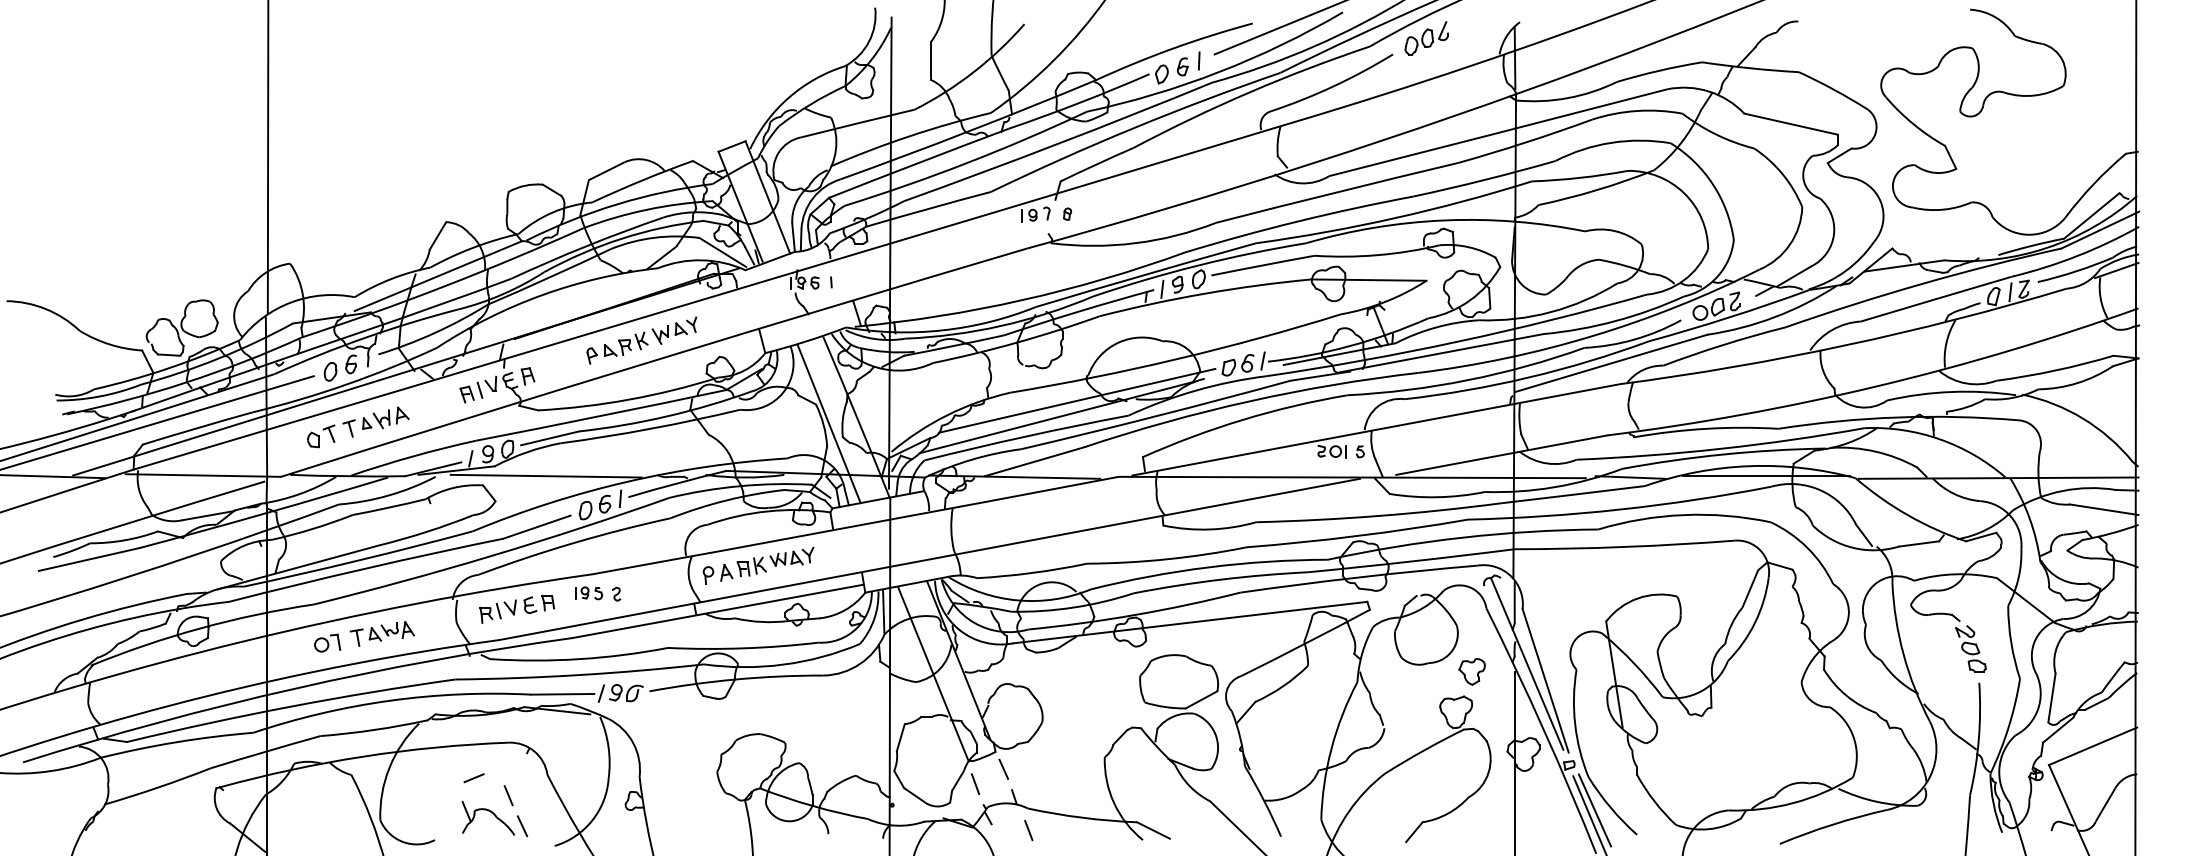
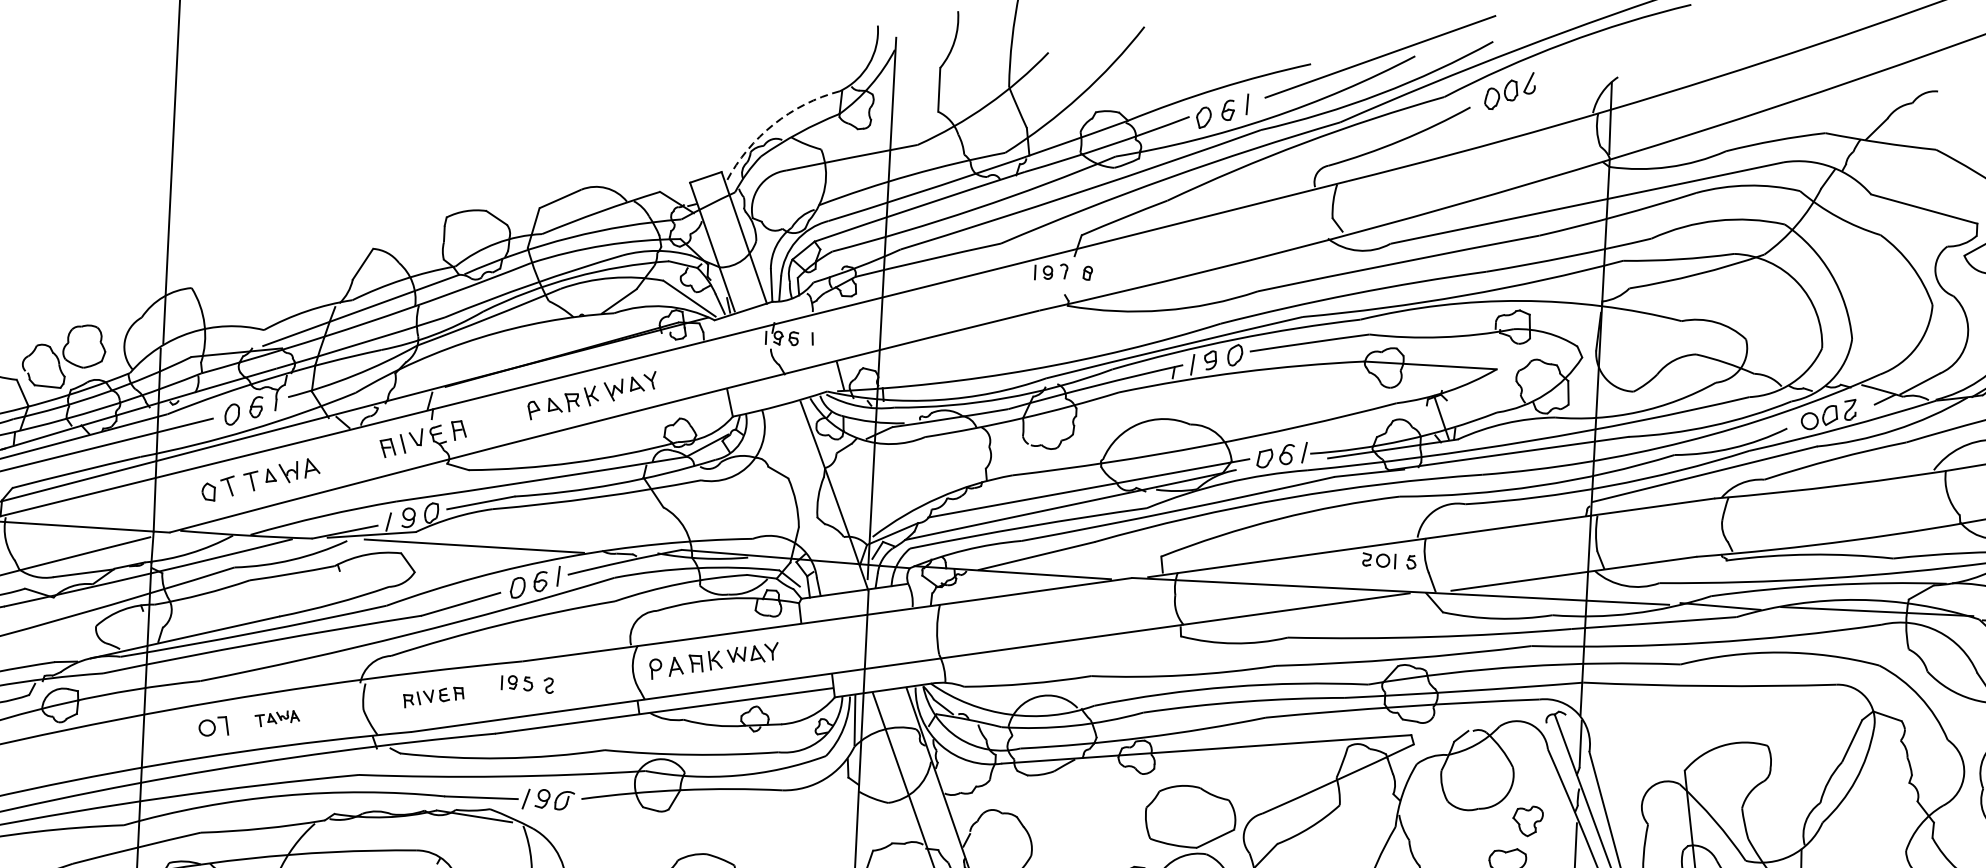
arc: (788, 97) -> (773, 124), solid -> dashed
line: (828, 423) -> (801, 500), removed
part: (516, 609) -> (433, 697), size x0.7
part: (381, 633) -> (276, 718), size x0.6

